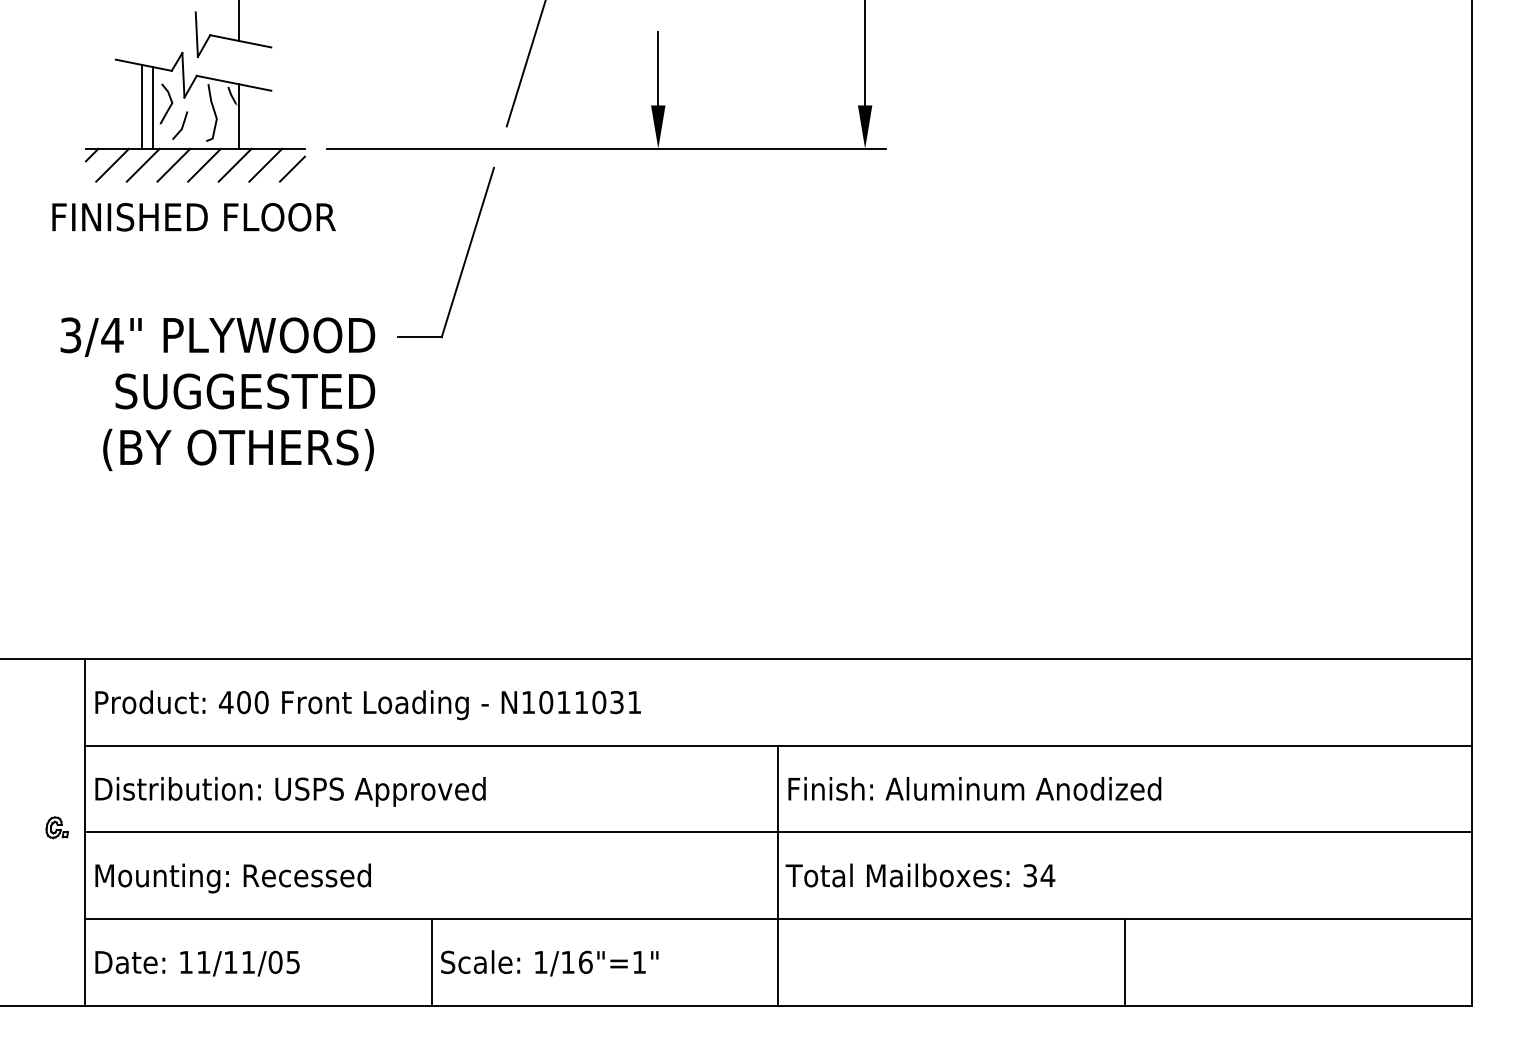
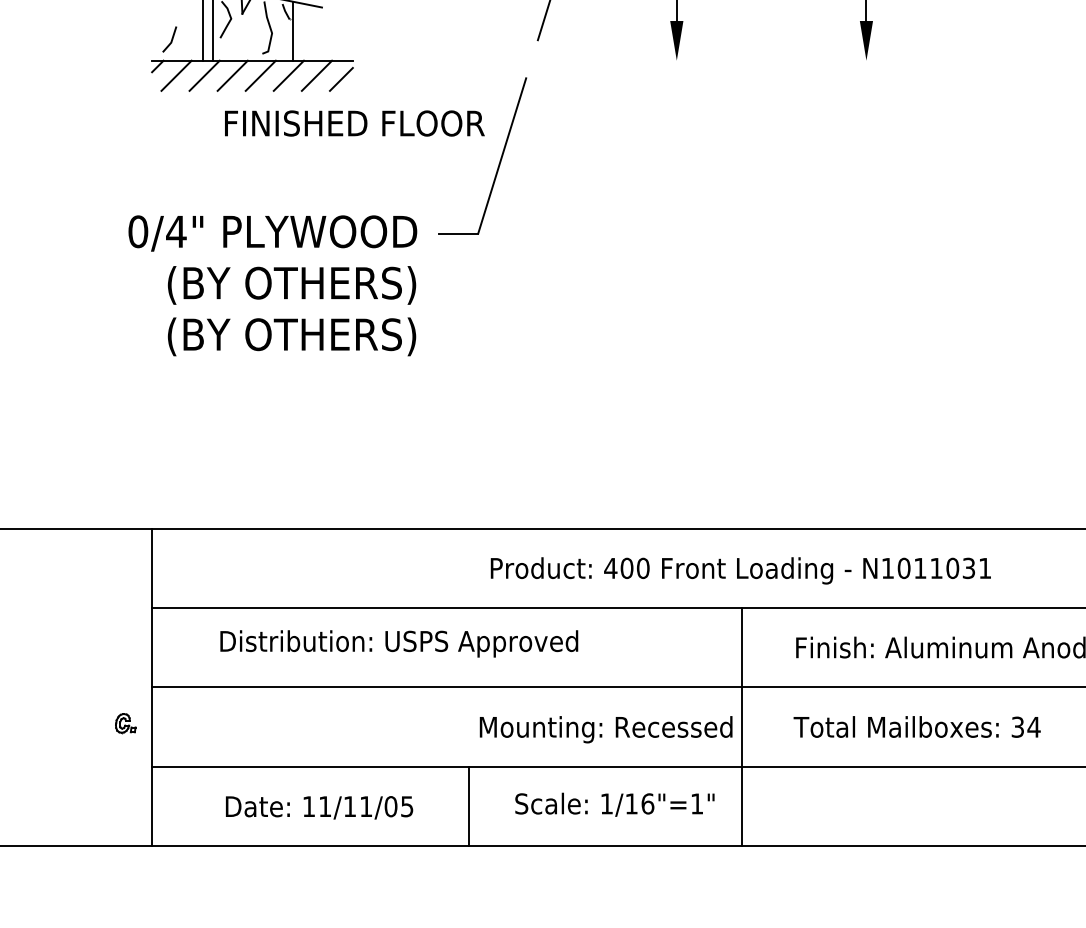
line: (181, 126) -> (170, 40), moved
line: (605, 148) -> (628, 60), removed
text: (193, 217) -> (354, 123), moved
text: (70, 335) -> (137, 231), 3/4" -> 0/4"
text: (239, 393) -> (292, 285), SUGGESTED -> (BY OTHERS)
text: (367, 705) -> (740, 571), moved
text: (290, 791) -> (399, 643), moved
part: (56, 827) -> (125, 723), moved
line: (778, 875) -> (742, 726), moved
text: (232, 878) -> (605, 729), moved
text: (197, 963) -> (319, 807), moved
text: (549, 963) -> (614, 804), moved

